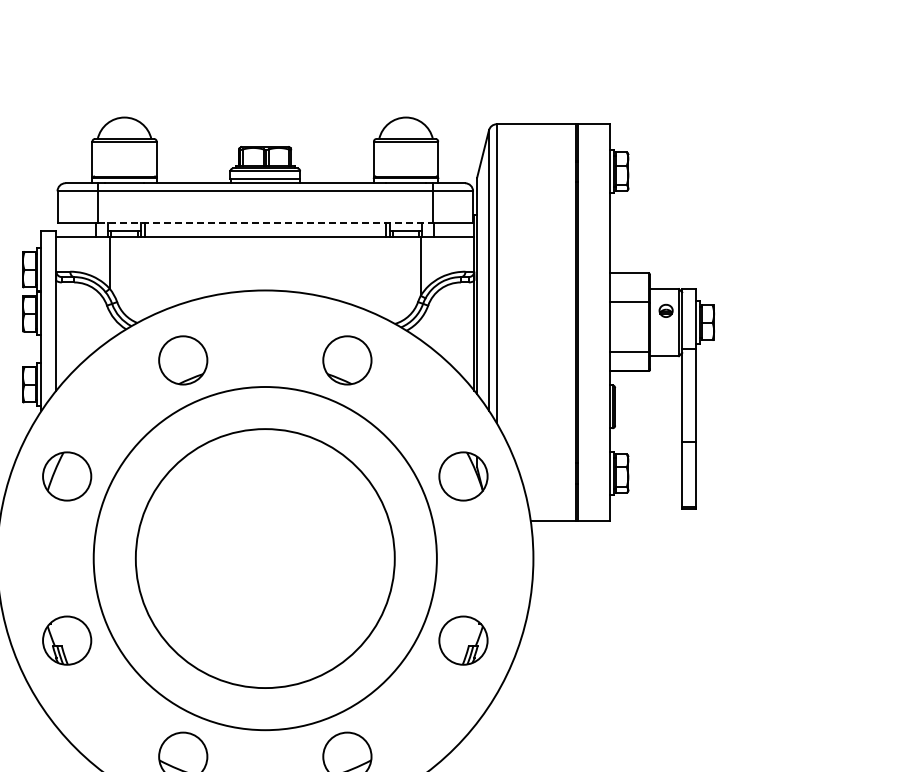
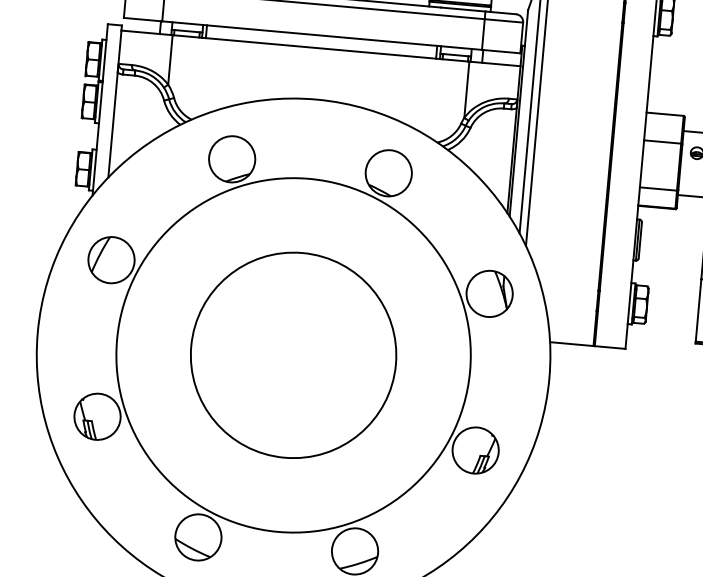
line: (265, 223) -> (322, 35), dashed -> solid
circle: (265, 558) -> (293, 355), size x0.62
circle: (265, 558) -> (293, 355), size x1.43

